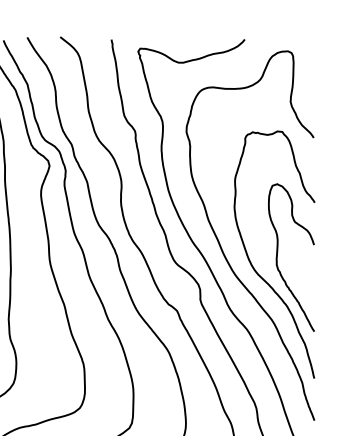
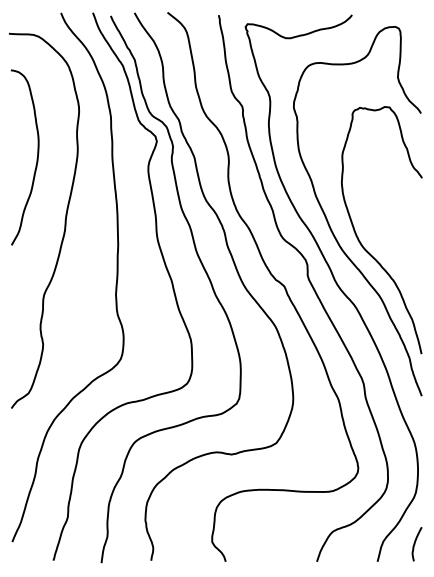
curve: (278, 255) -> (385, 231), removed

